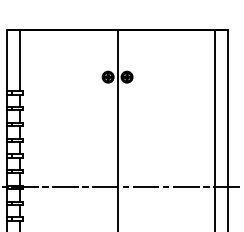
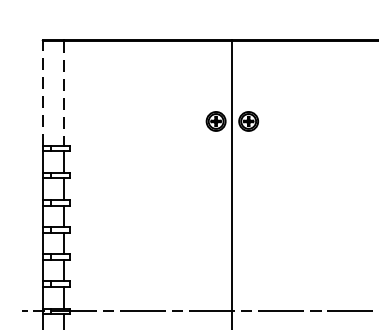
line: (7, 60) -> (42, 92), solid -> dashed
line: (19, 61) -> (63, 94), solid -> dashed

